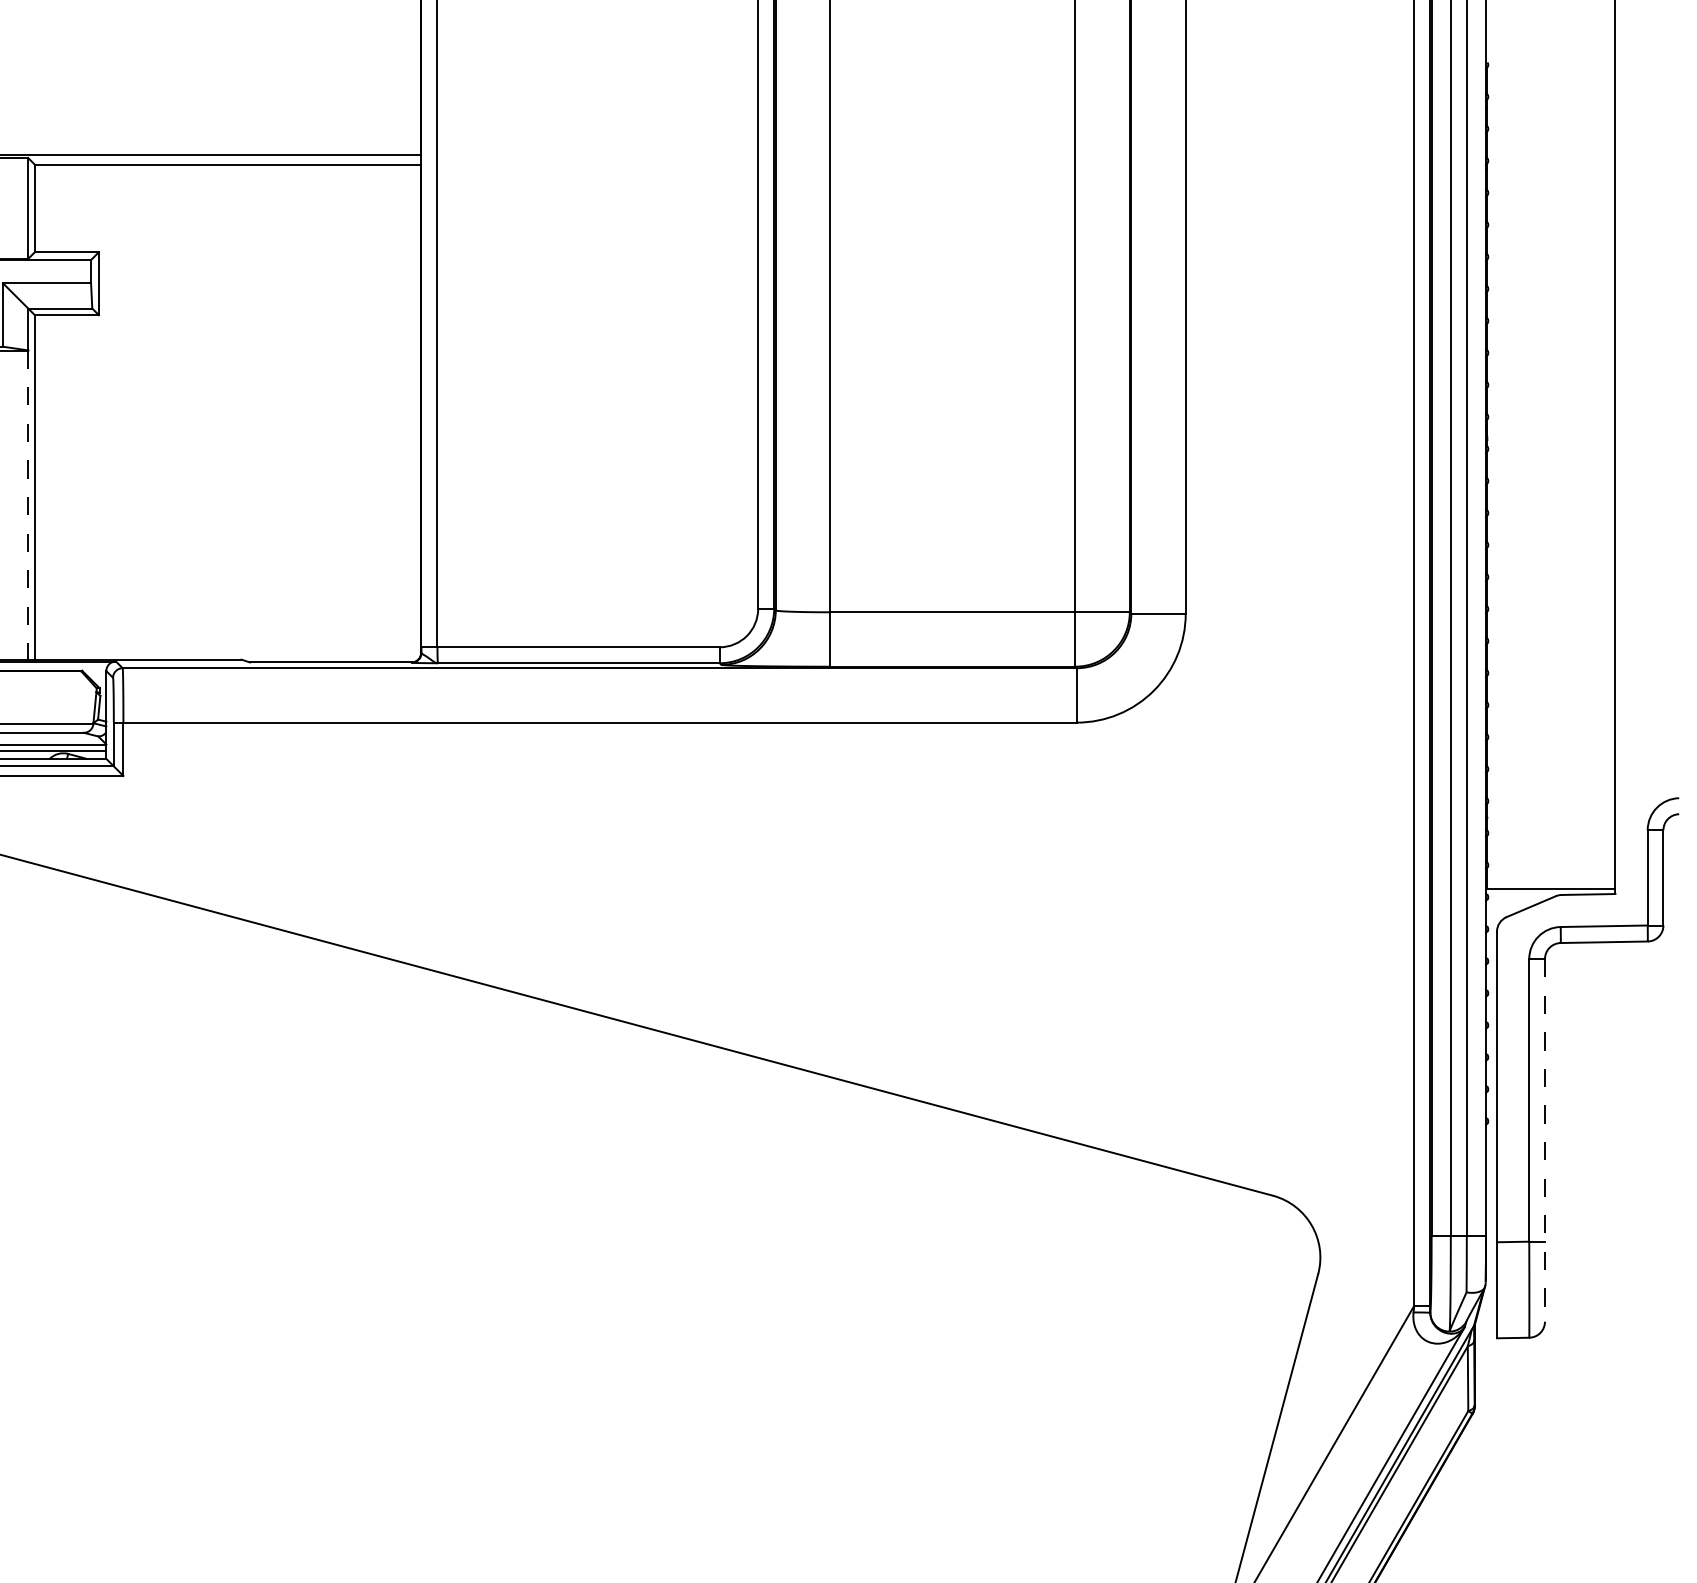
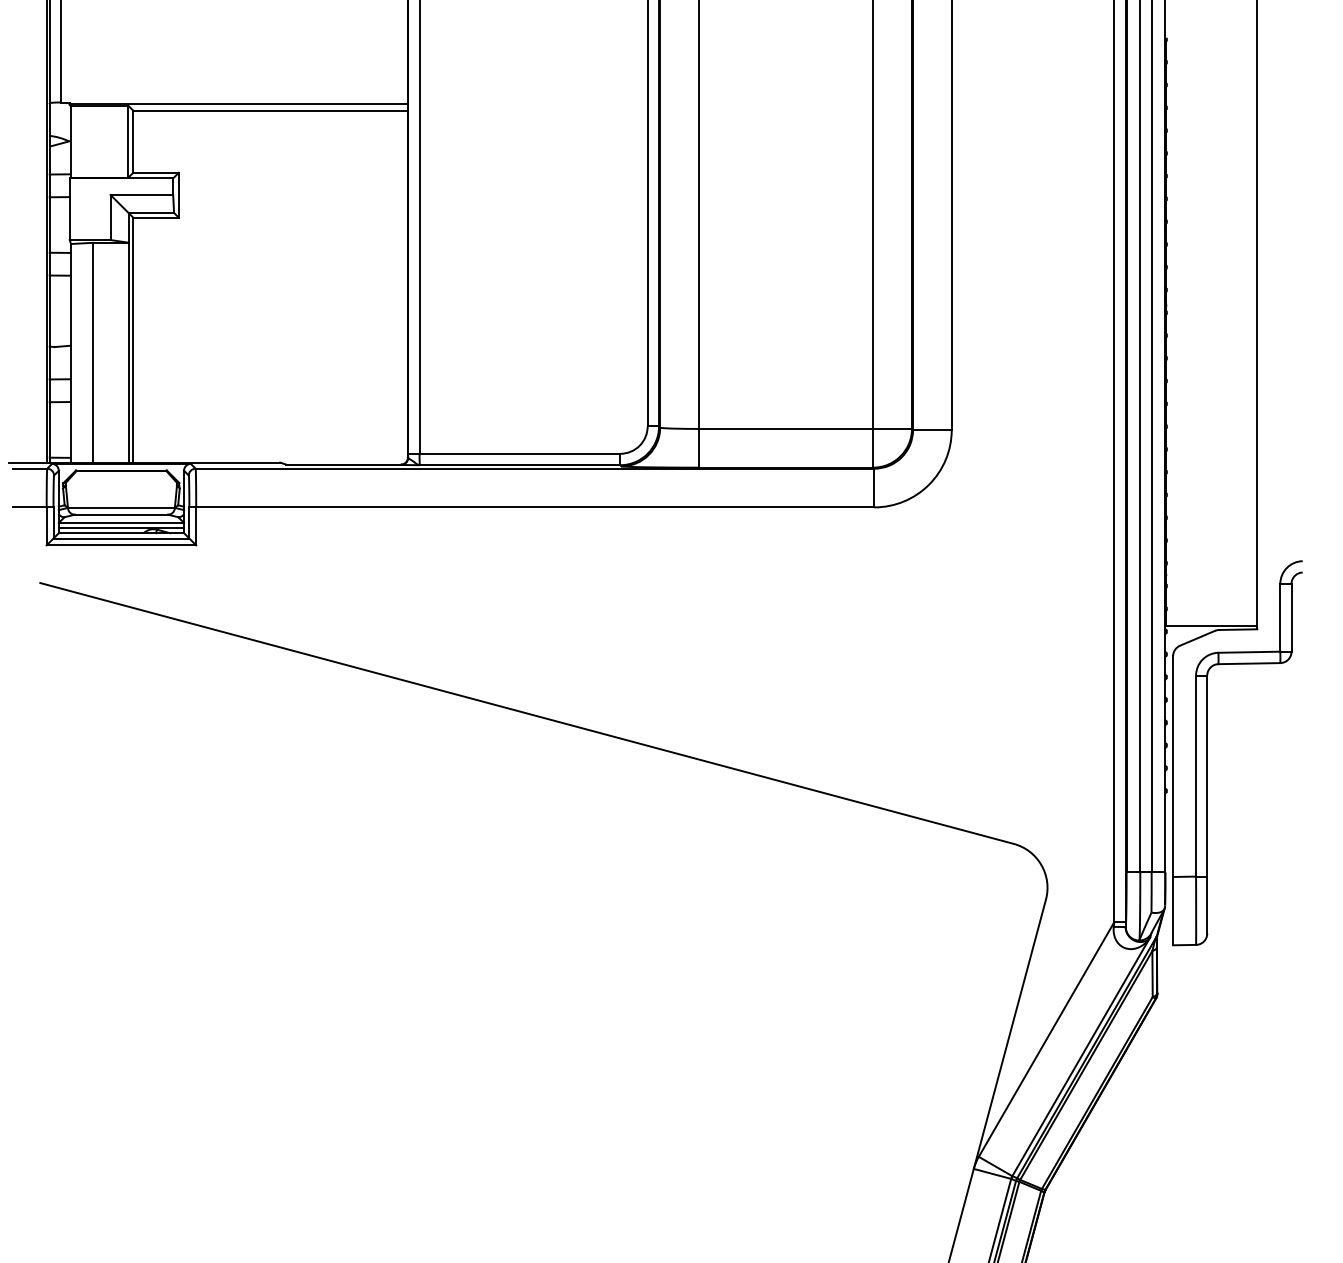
line: (28, 504) -> (128, 352), dashed -> solid
line: (1545, 1140) -> (1207, 804), dashed -> solid

